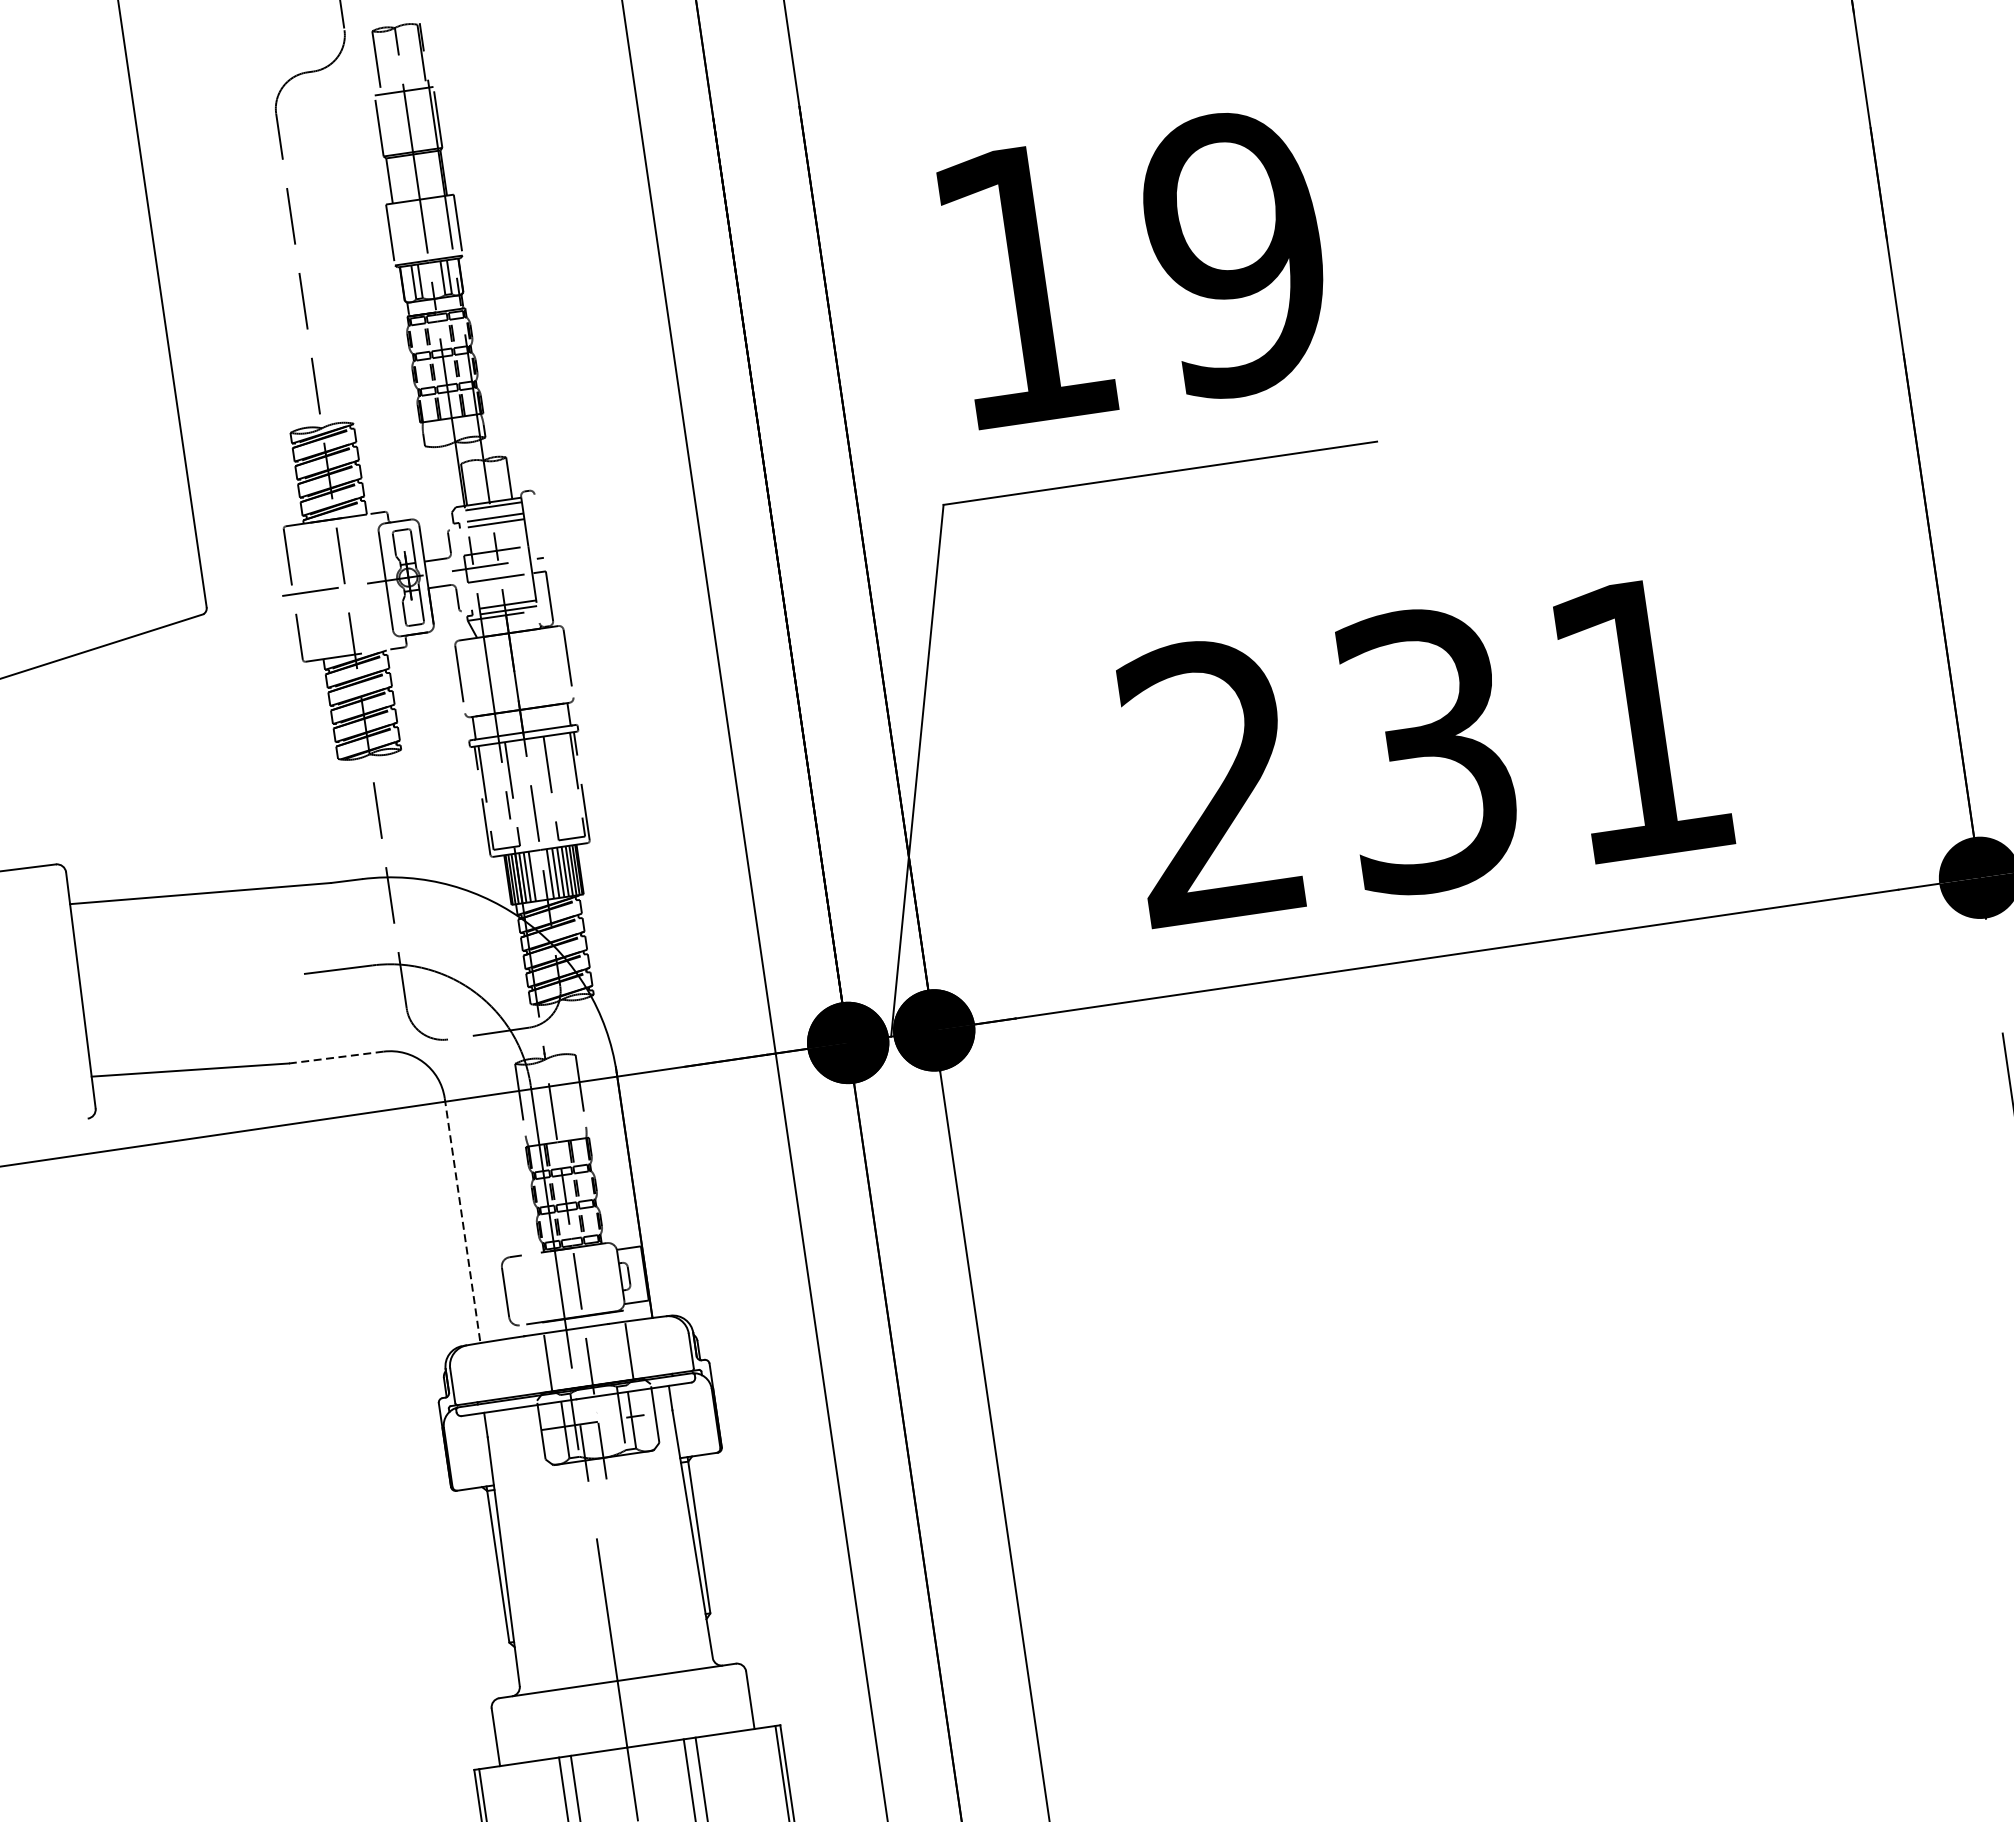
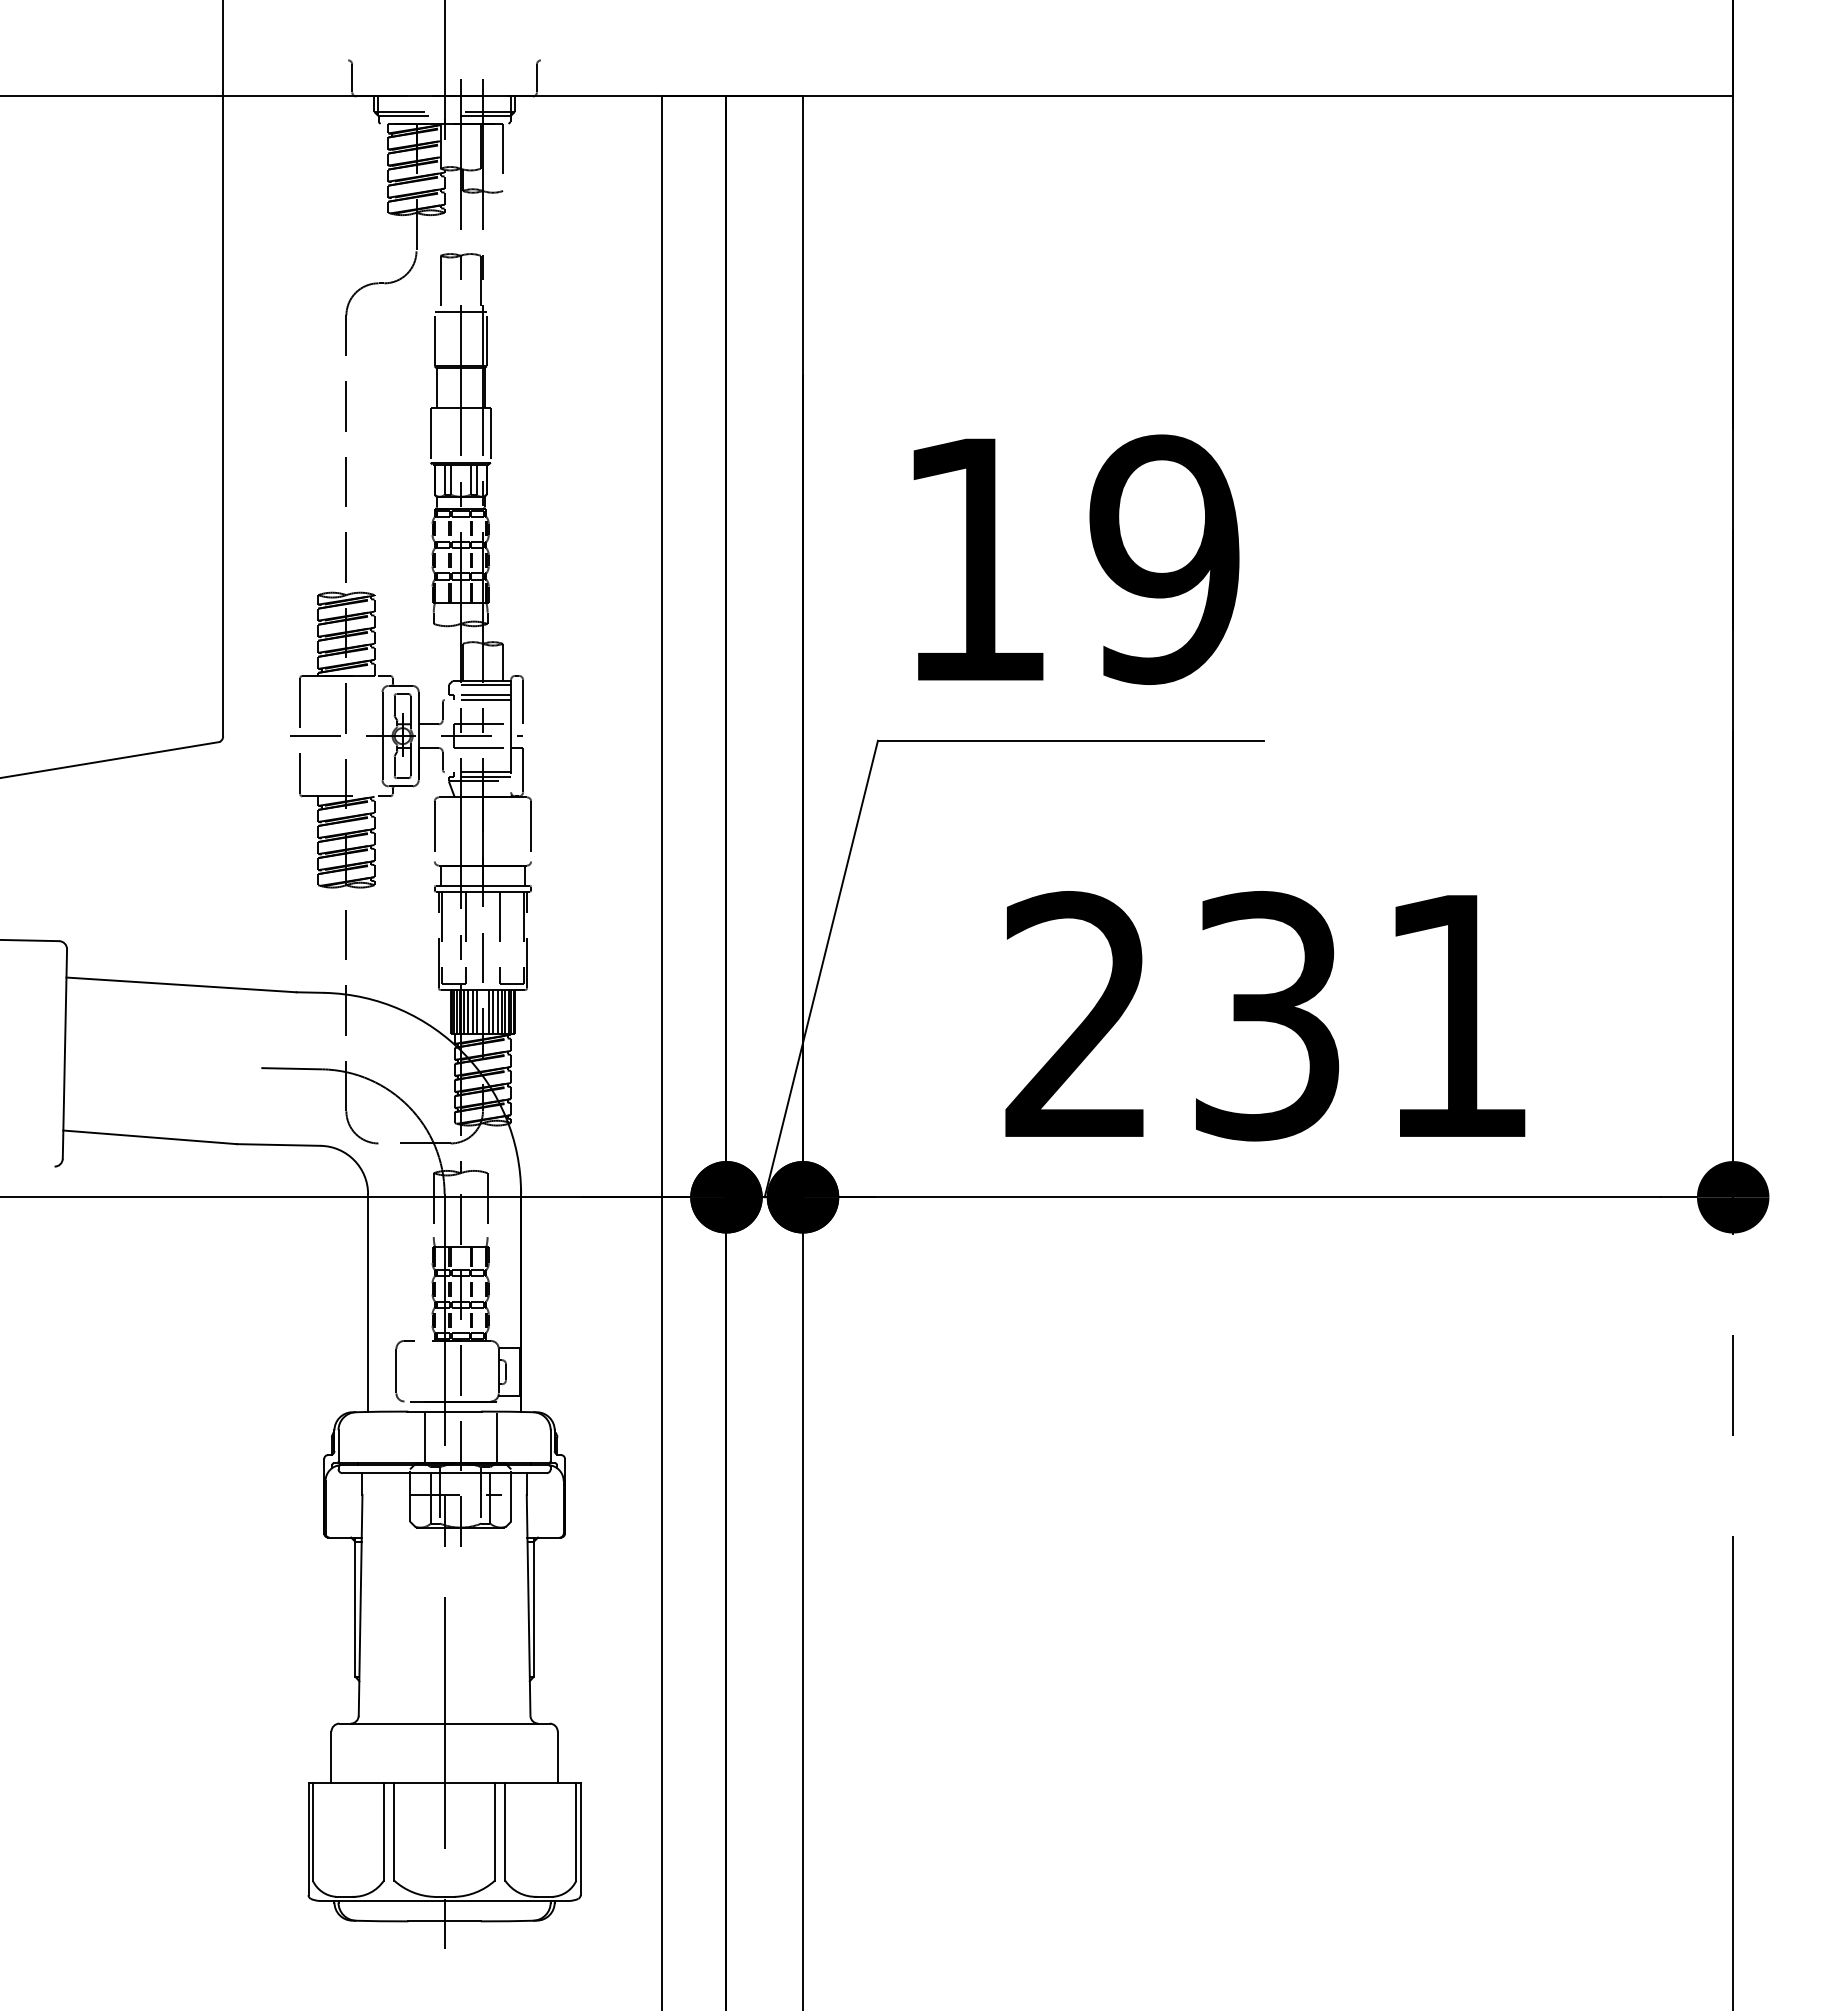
line: (538, 518) -> (523, 701), added
line: (537, 876) -> (477, 1012), added
line: (335, 1057) -> (278, 1144), dashed -> solid
line: (463, 1221) -> (368, 1303), dashed -> solid

